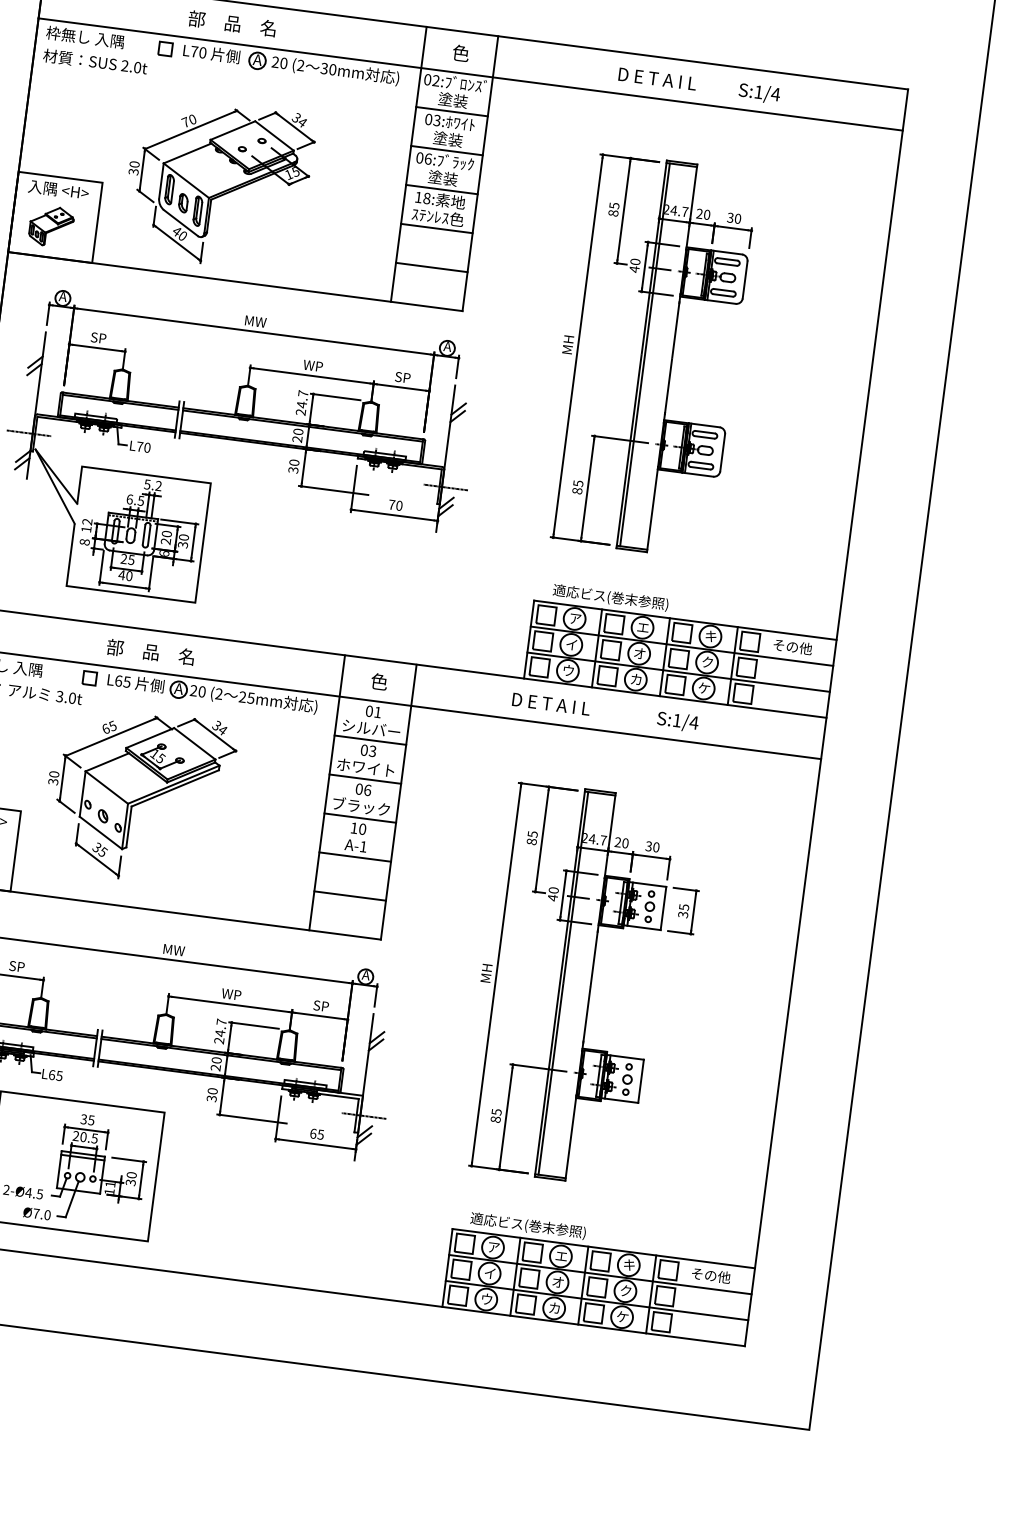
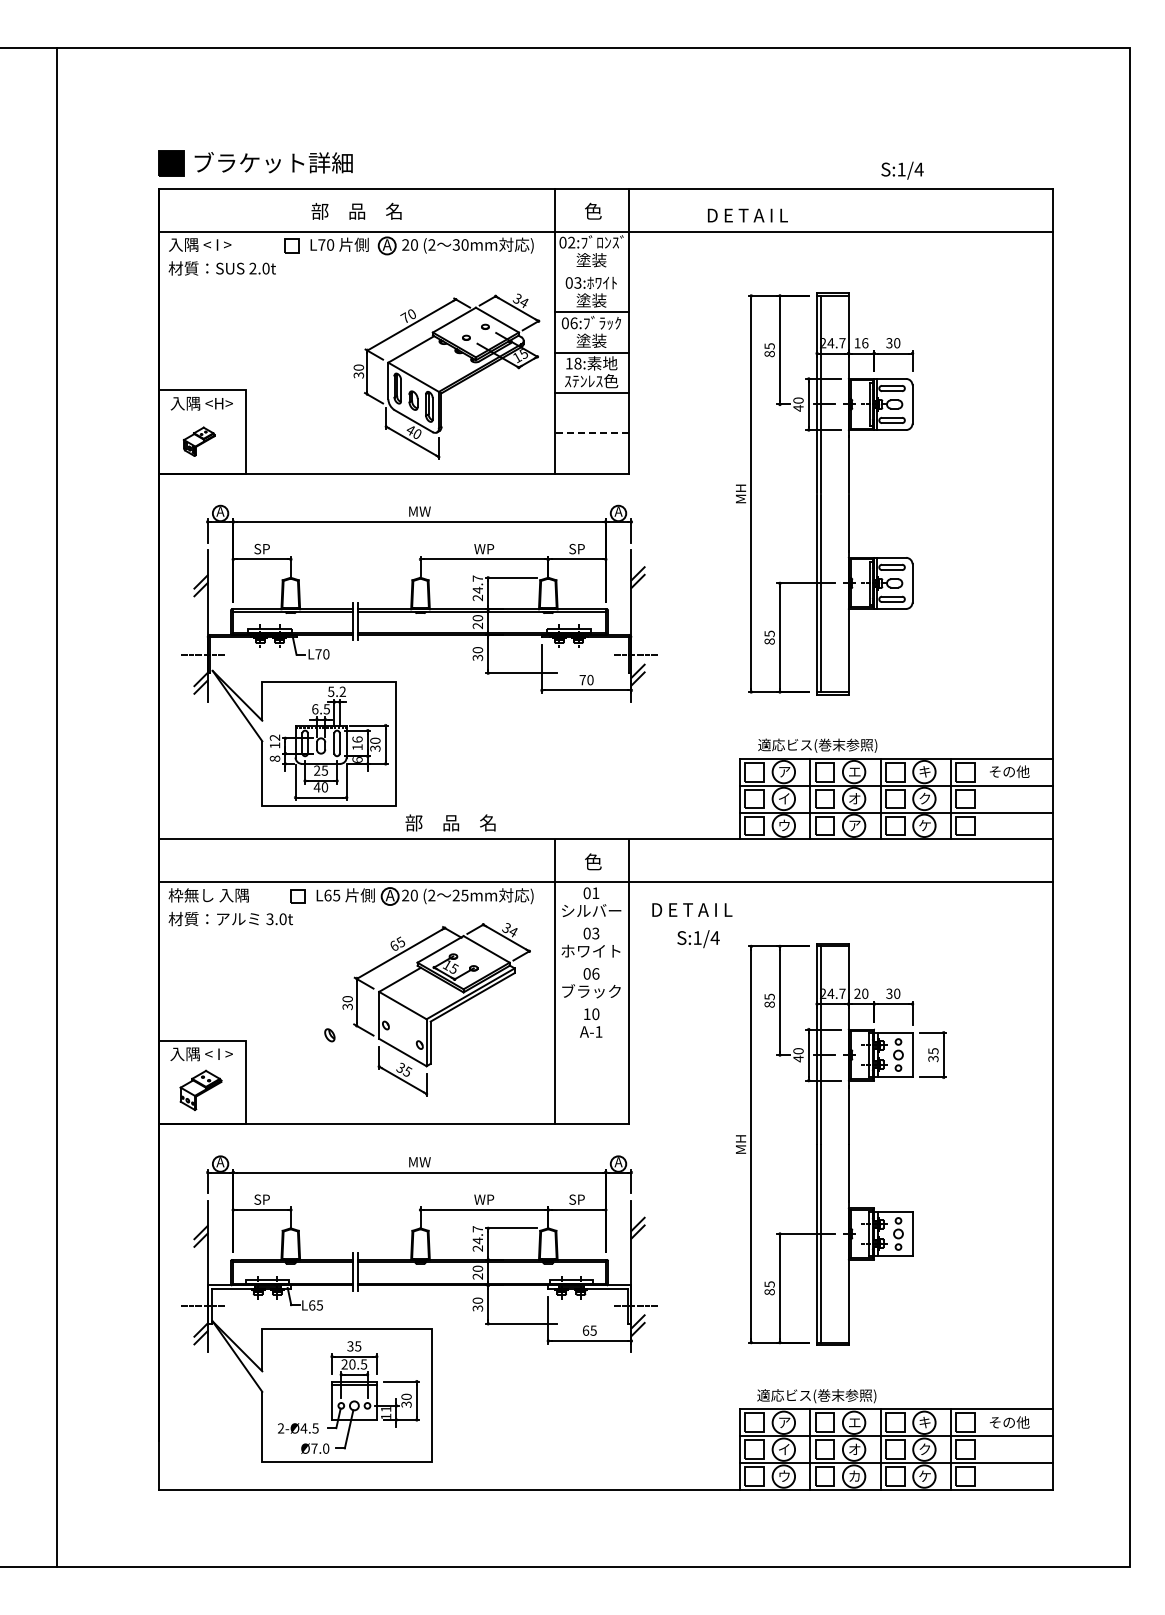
text: (85, 37) -> (208, 244), 枠無し 入隅 -> 入隅 < I >
text: (657, 78) -> (747, 215), moved
text: (759, 93) -> (902, 170), moved
line: (451, 111) -> (591, 271), removed
part: (218, 184) -> (446, 376), moved
text: (703, 214) -> (861, 343), 20 -> 16
part: (50, 226) -> (198, 441), size x0.7
line: (431, 267) -> (591, 433), solid -> dashed
text: (166, 537) -> (357, 743), 20 -> 16
text: (150, 651) -> (450, 822), moved
text: (636, 679) -> (854, 825), カ -> ア
text: (551, 703) -> (692, 909), moved
text: (677, 722) -> (698, 939), moved
line: (369, 740) -> (591, 922), removed
line: (364, 778) -> (591, 962), removed
part: (138, 795) -> (436, 1009), moved
line: (359, 818) -> (591, 1003), removed
line: (354, 857) -> (591, 1043), removed
line: (349, 895) -> (591, 1083), removed

